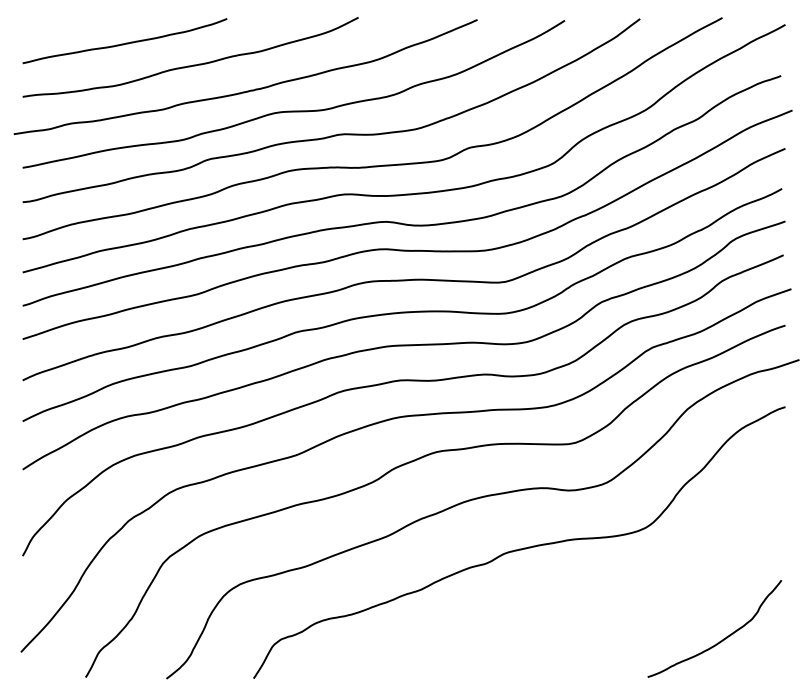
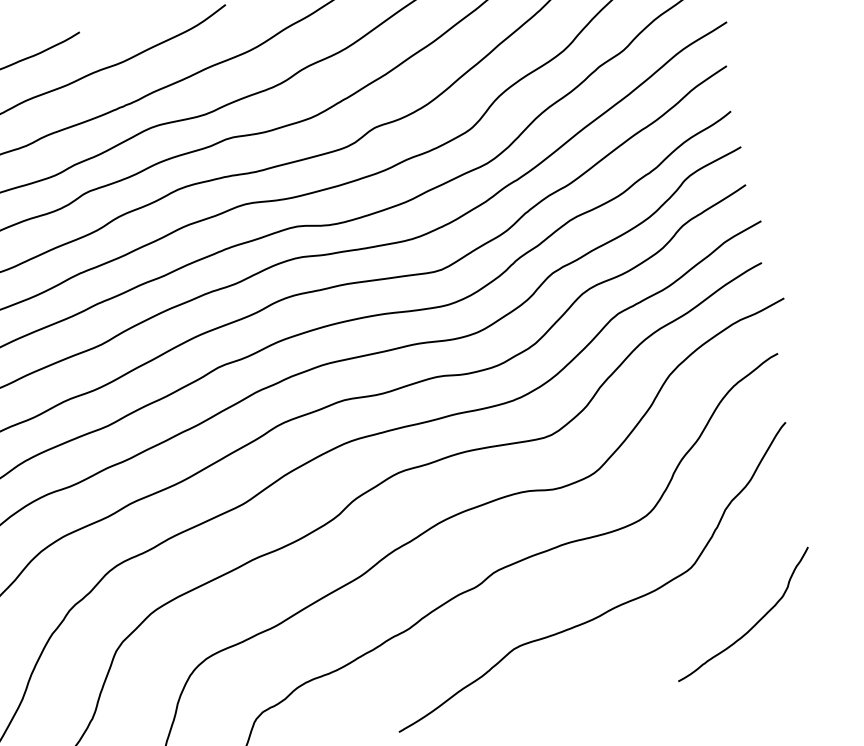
curve: (598, 603) -> (608, 609), added

